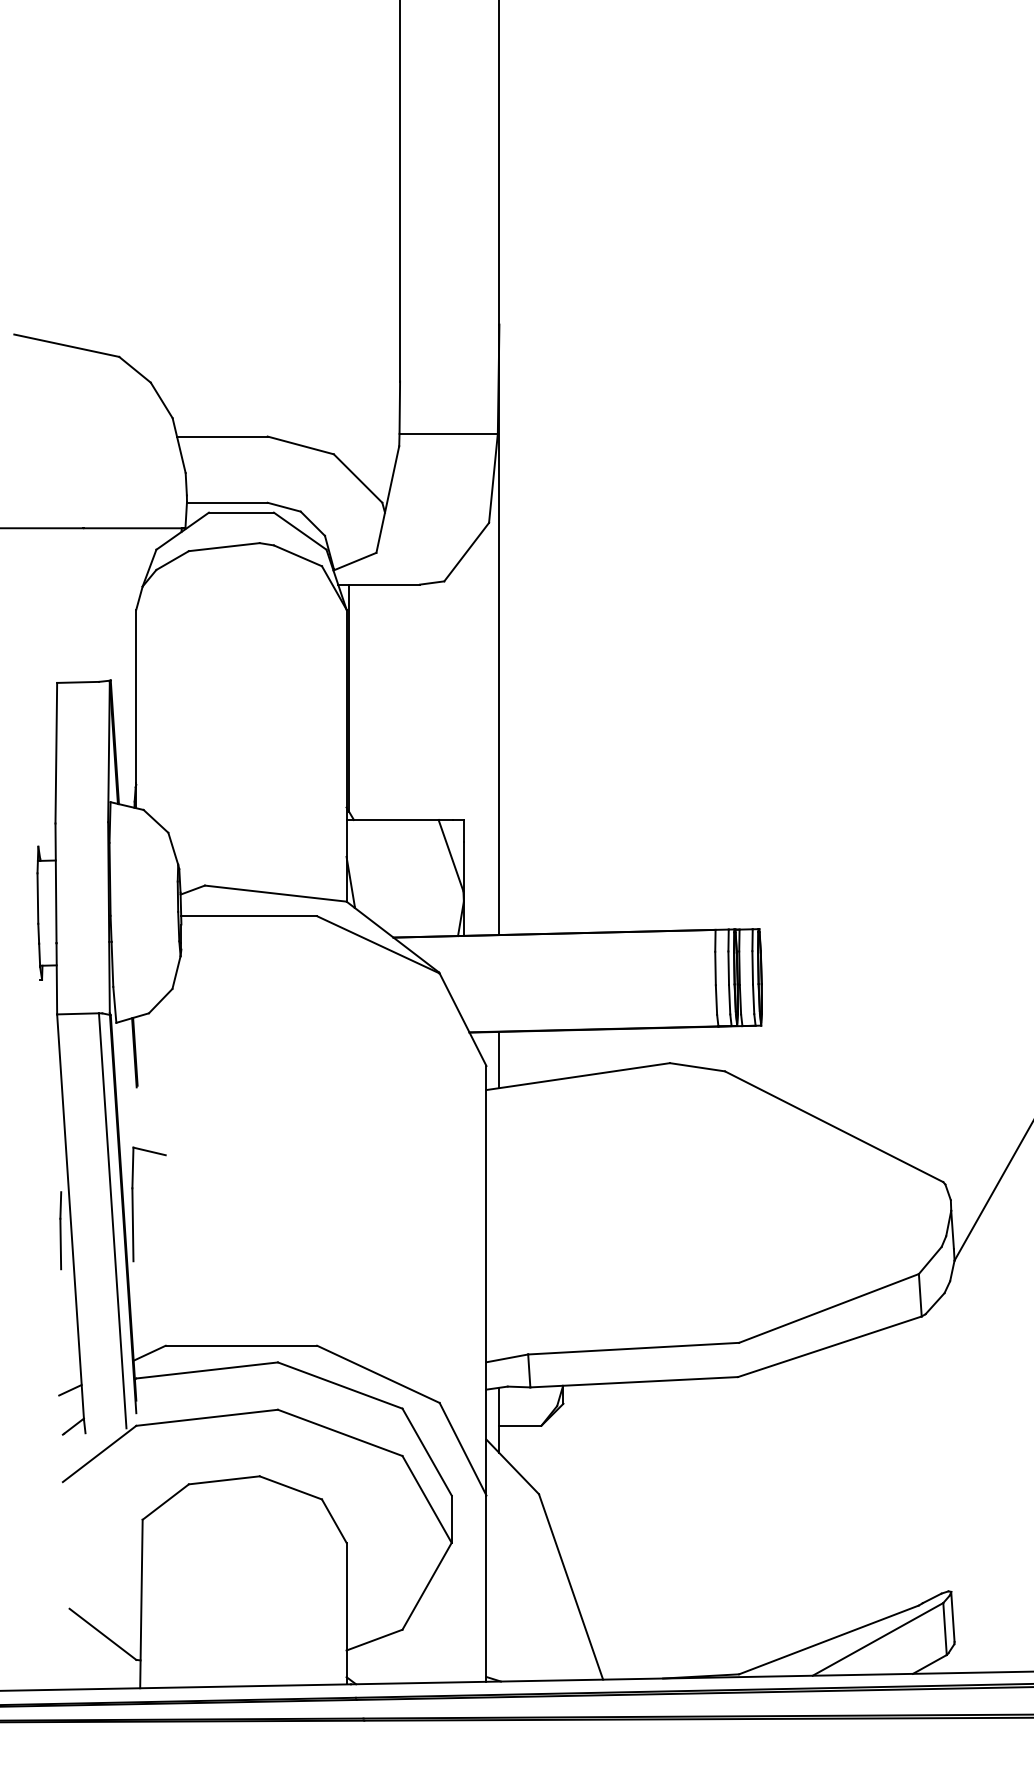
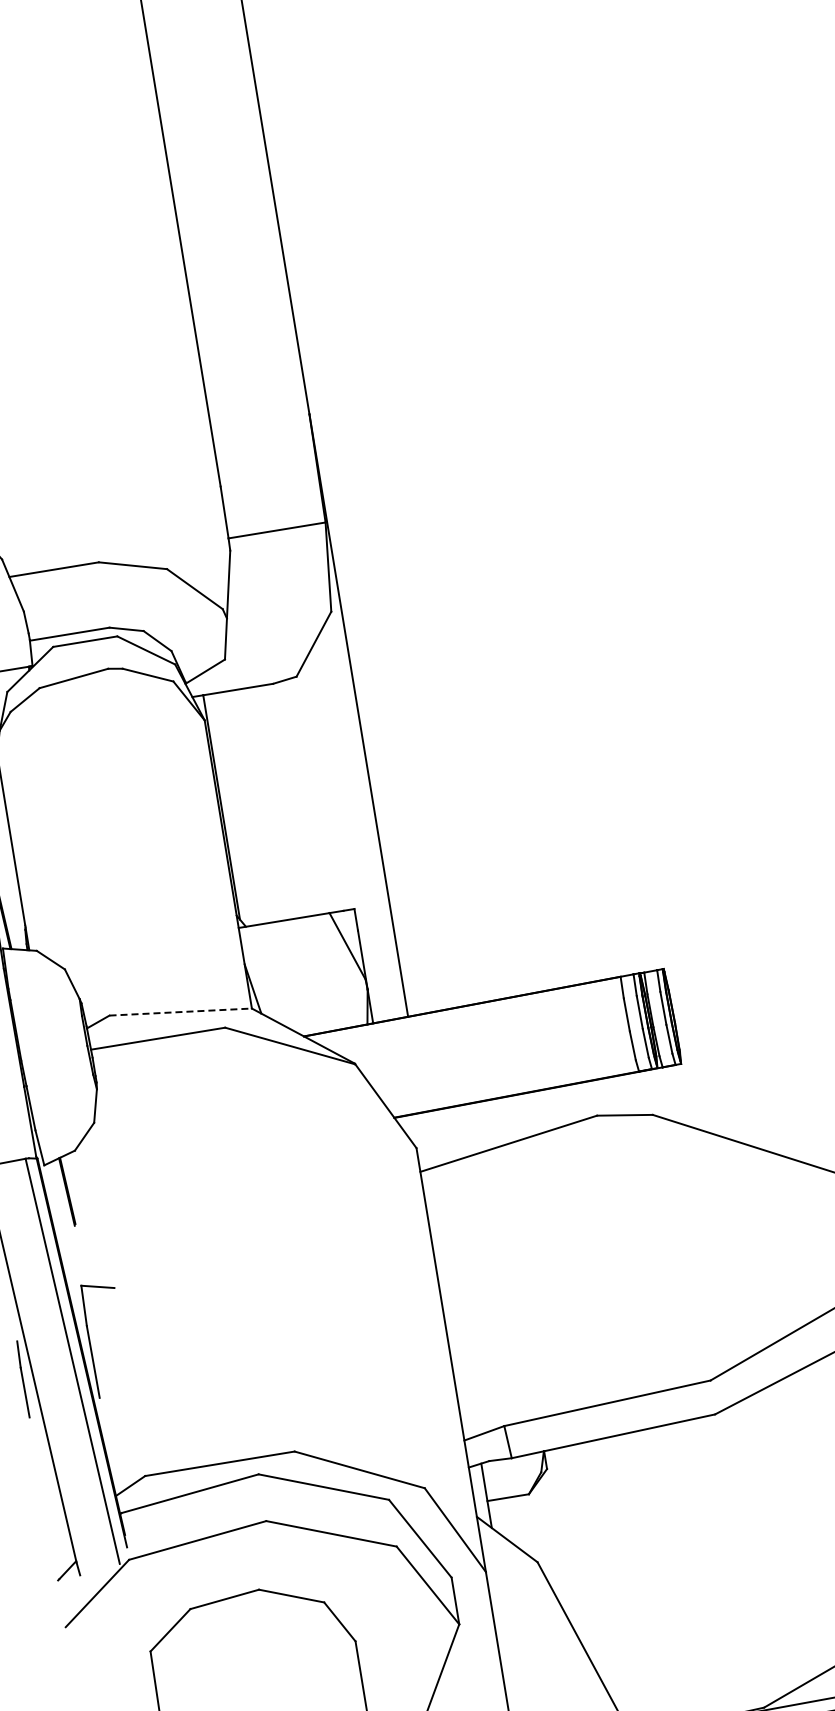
line: (276, 893) -> (181, 1011), solid -> dashed
line: (499, 1059) -> (428, 1139), removed
line: (70, 1389) -> (58, 1534), removed

